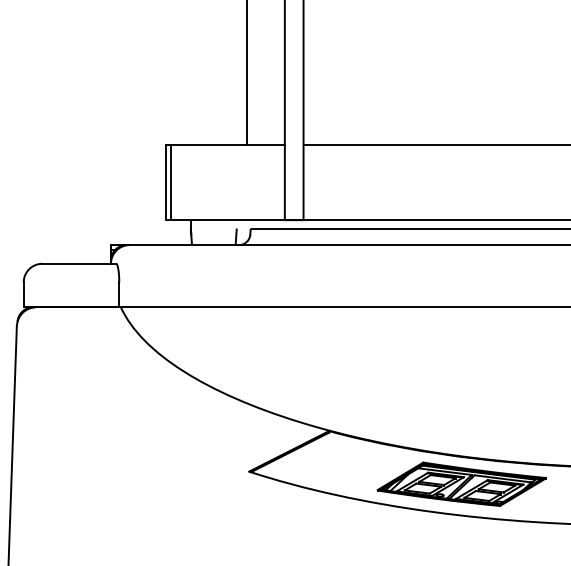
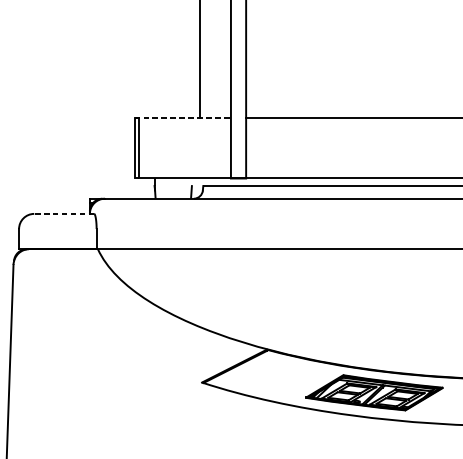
line: (225, 145) -> (182, 117), solid -> dashed
line: (79, 263) -> (64, 213), solid -> dashed

